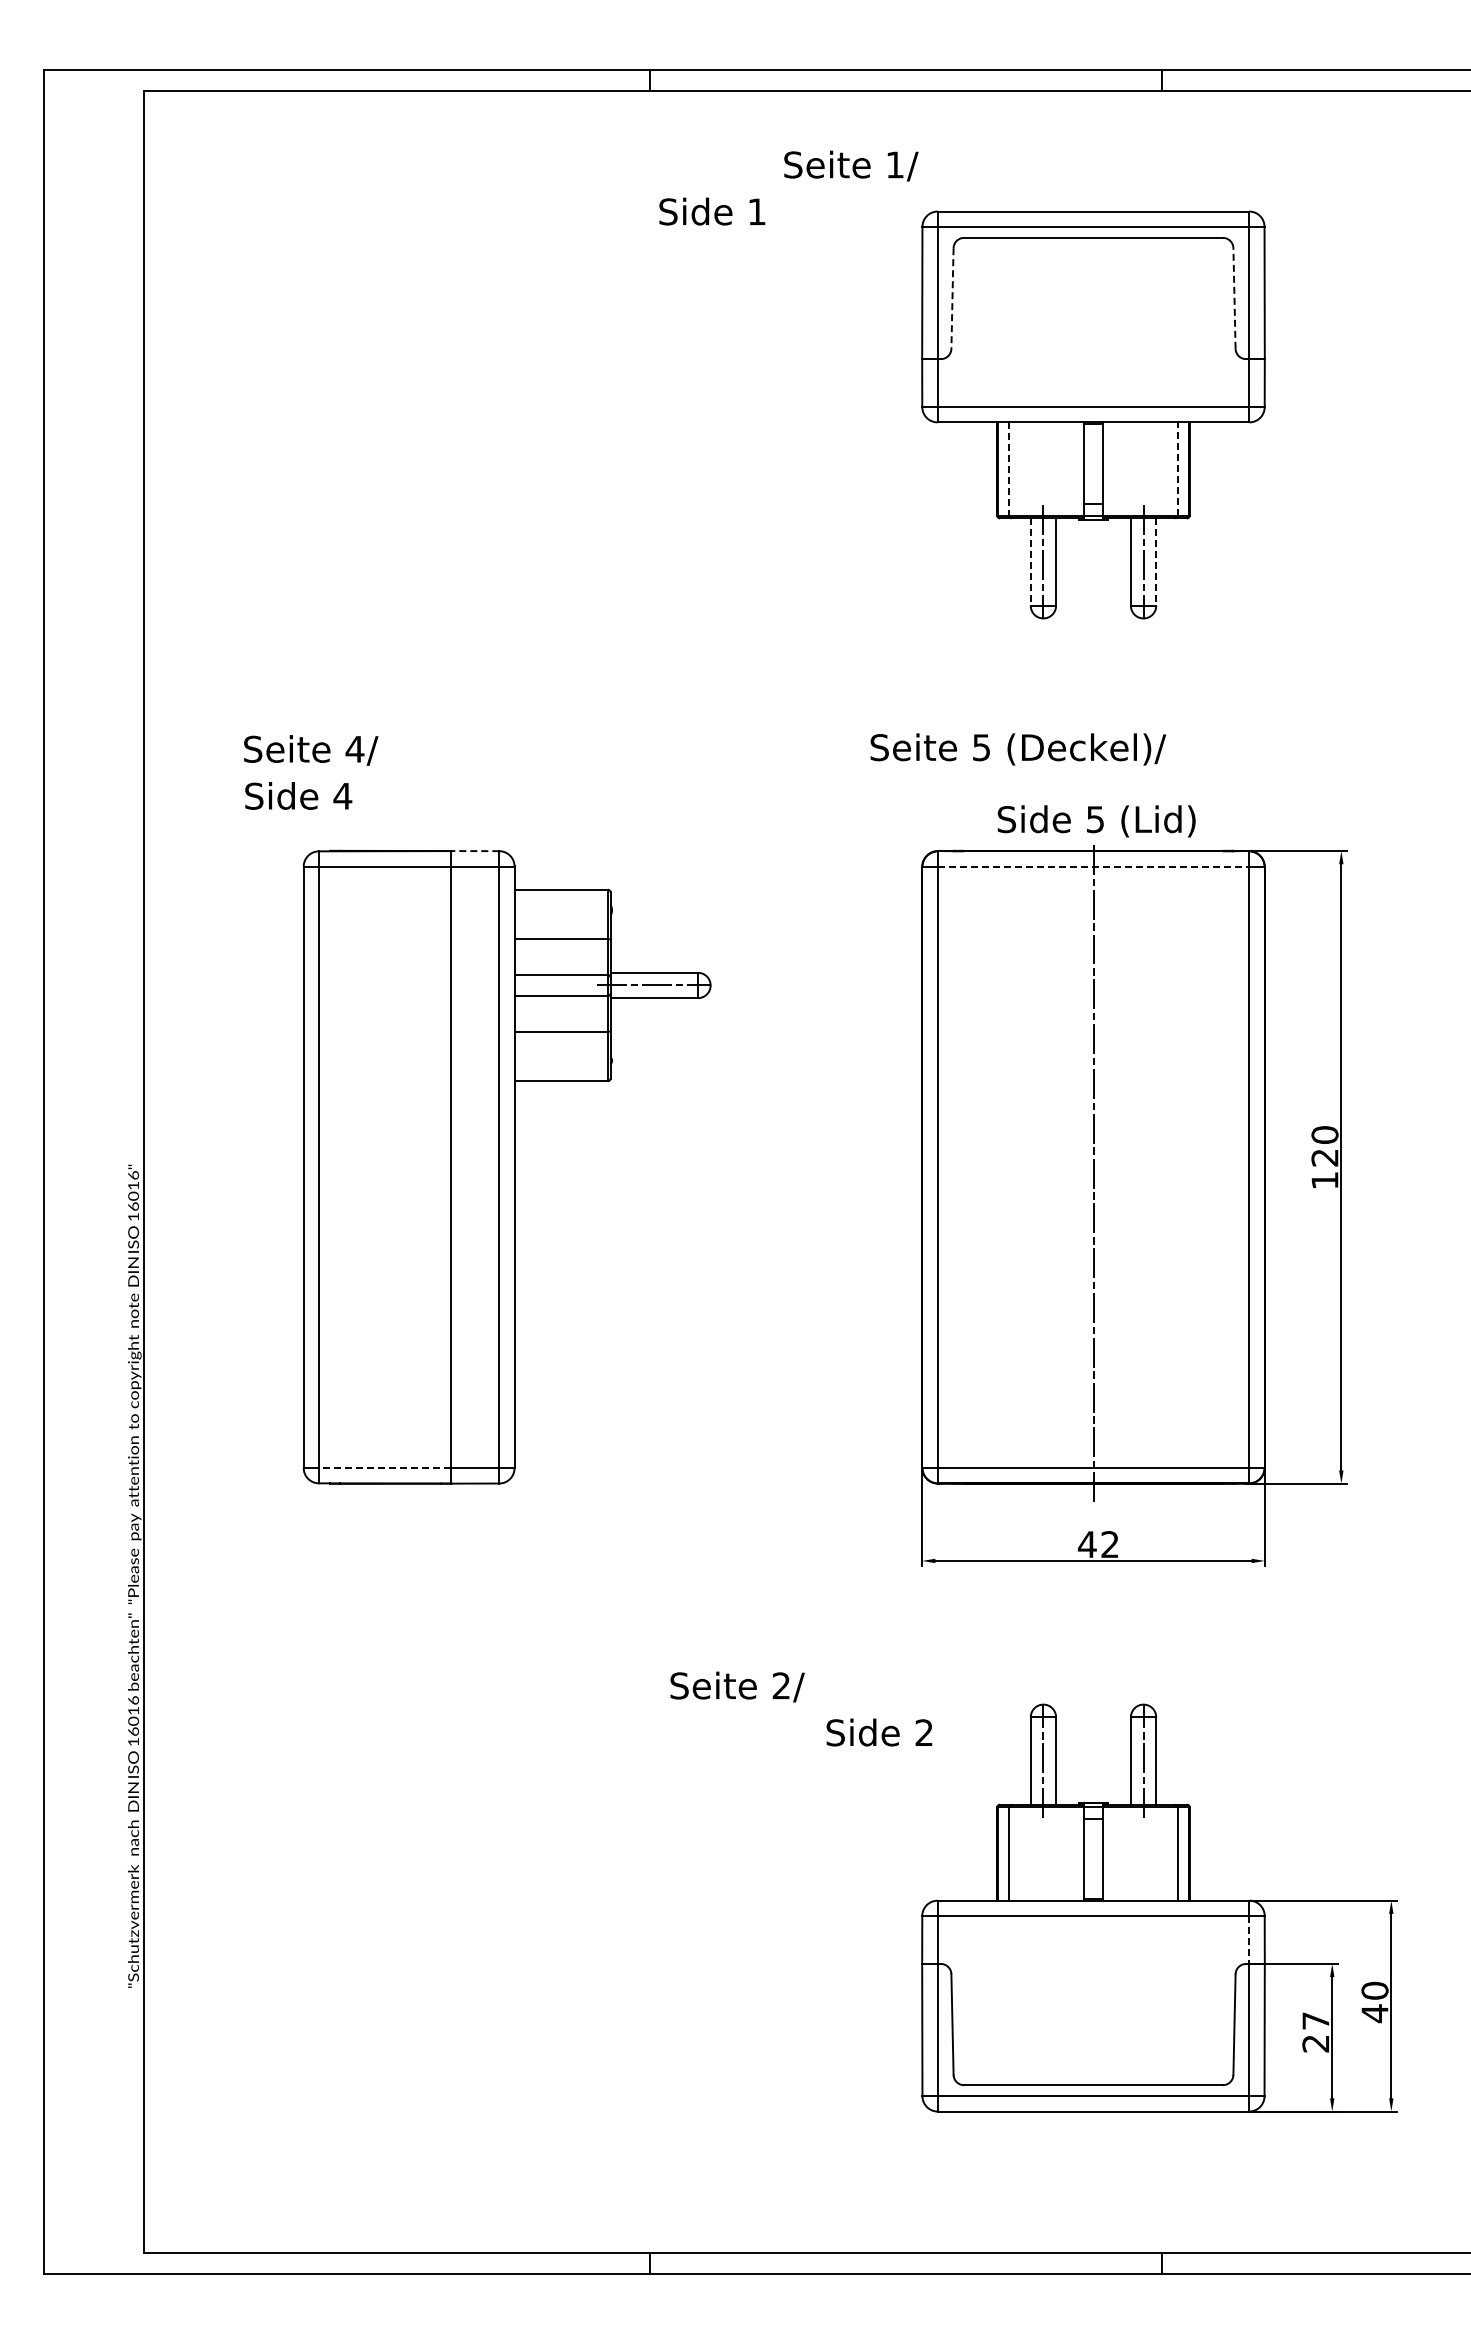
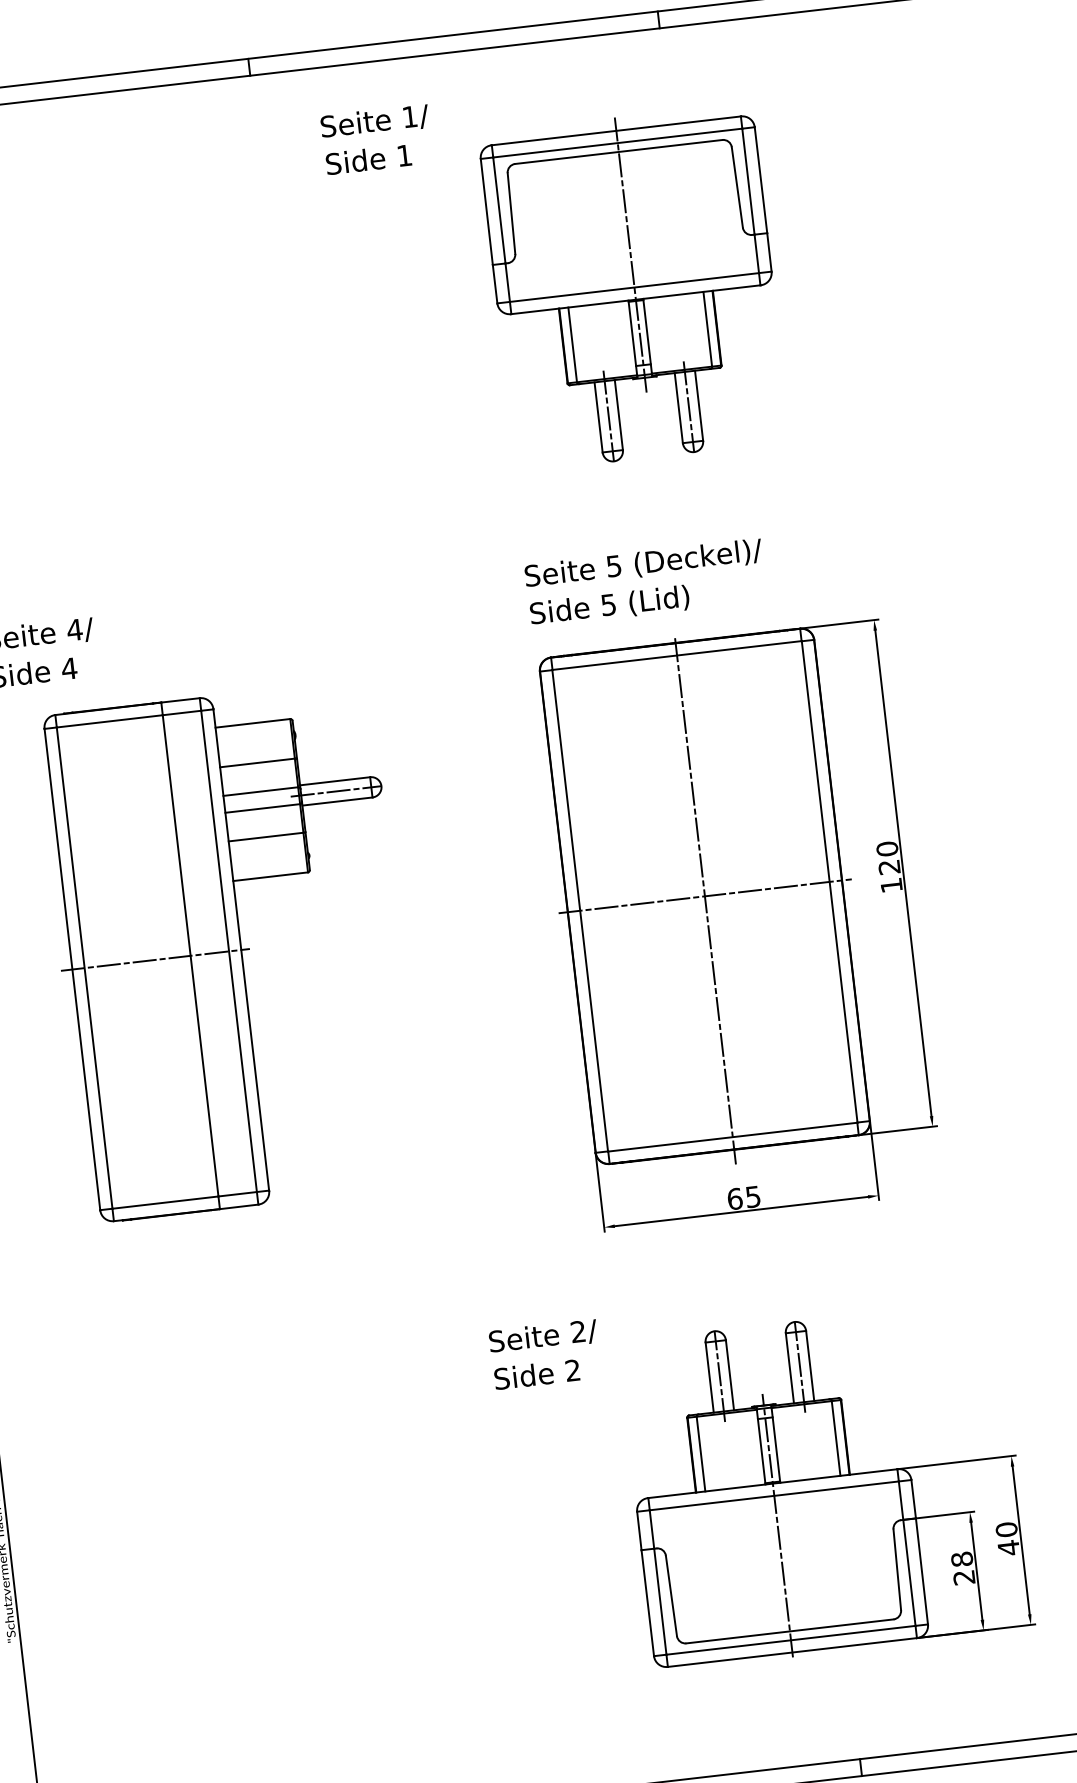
text: (851, 165) -> (375, 121), moved
text: (712, 211) -> (368, 159), moved
line: (1234, 298) -> (737, 187), dashed -> solid
line: (952, 299) -> (511, 214), dashed -> solid
line: (1093, 366) -> (630, 254), added
line: (1009, 469) -> (572, 345), dashed -> solid
line: (1177, 469) -> (707, 329), dashed -> solid
line: (1030, 562) -> (598, 417), dashed -> solid
line: (1156, 562) -> (699, 406), dashed -> solid
text: (1018, 749) -> (643, 564), moved
text: (1096, 821) -> (609, 606), moved
line: (474, 851) -> (179, 700), dashed -> solid
line: (1093, 866) -> (677, 655), dashed -> solid
line: (407, 1167) -> (155, 960), added
line: (1093, 1167) -> (704, 896), added
line: (384, 1467) -> (164, 1202), dashed -> solid
text: (1097, 1544) -> (743, 1198), 42 -> 65
text: (737, 1686) -> (543, 1336), moved
text: (879, 1732) -> (537, 1374), moved
line: (1249, 1939) -> (901, 1500), dashed -> solid
line: (1093, 1952) -> (777, 1525), added
text: (1315, 2020) -> (961, 1559), 27 -> 28

